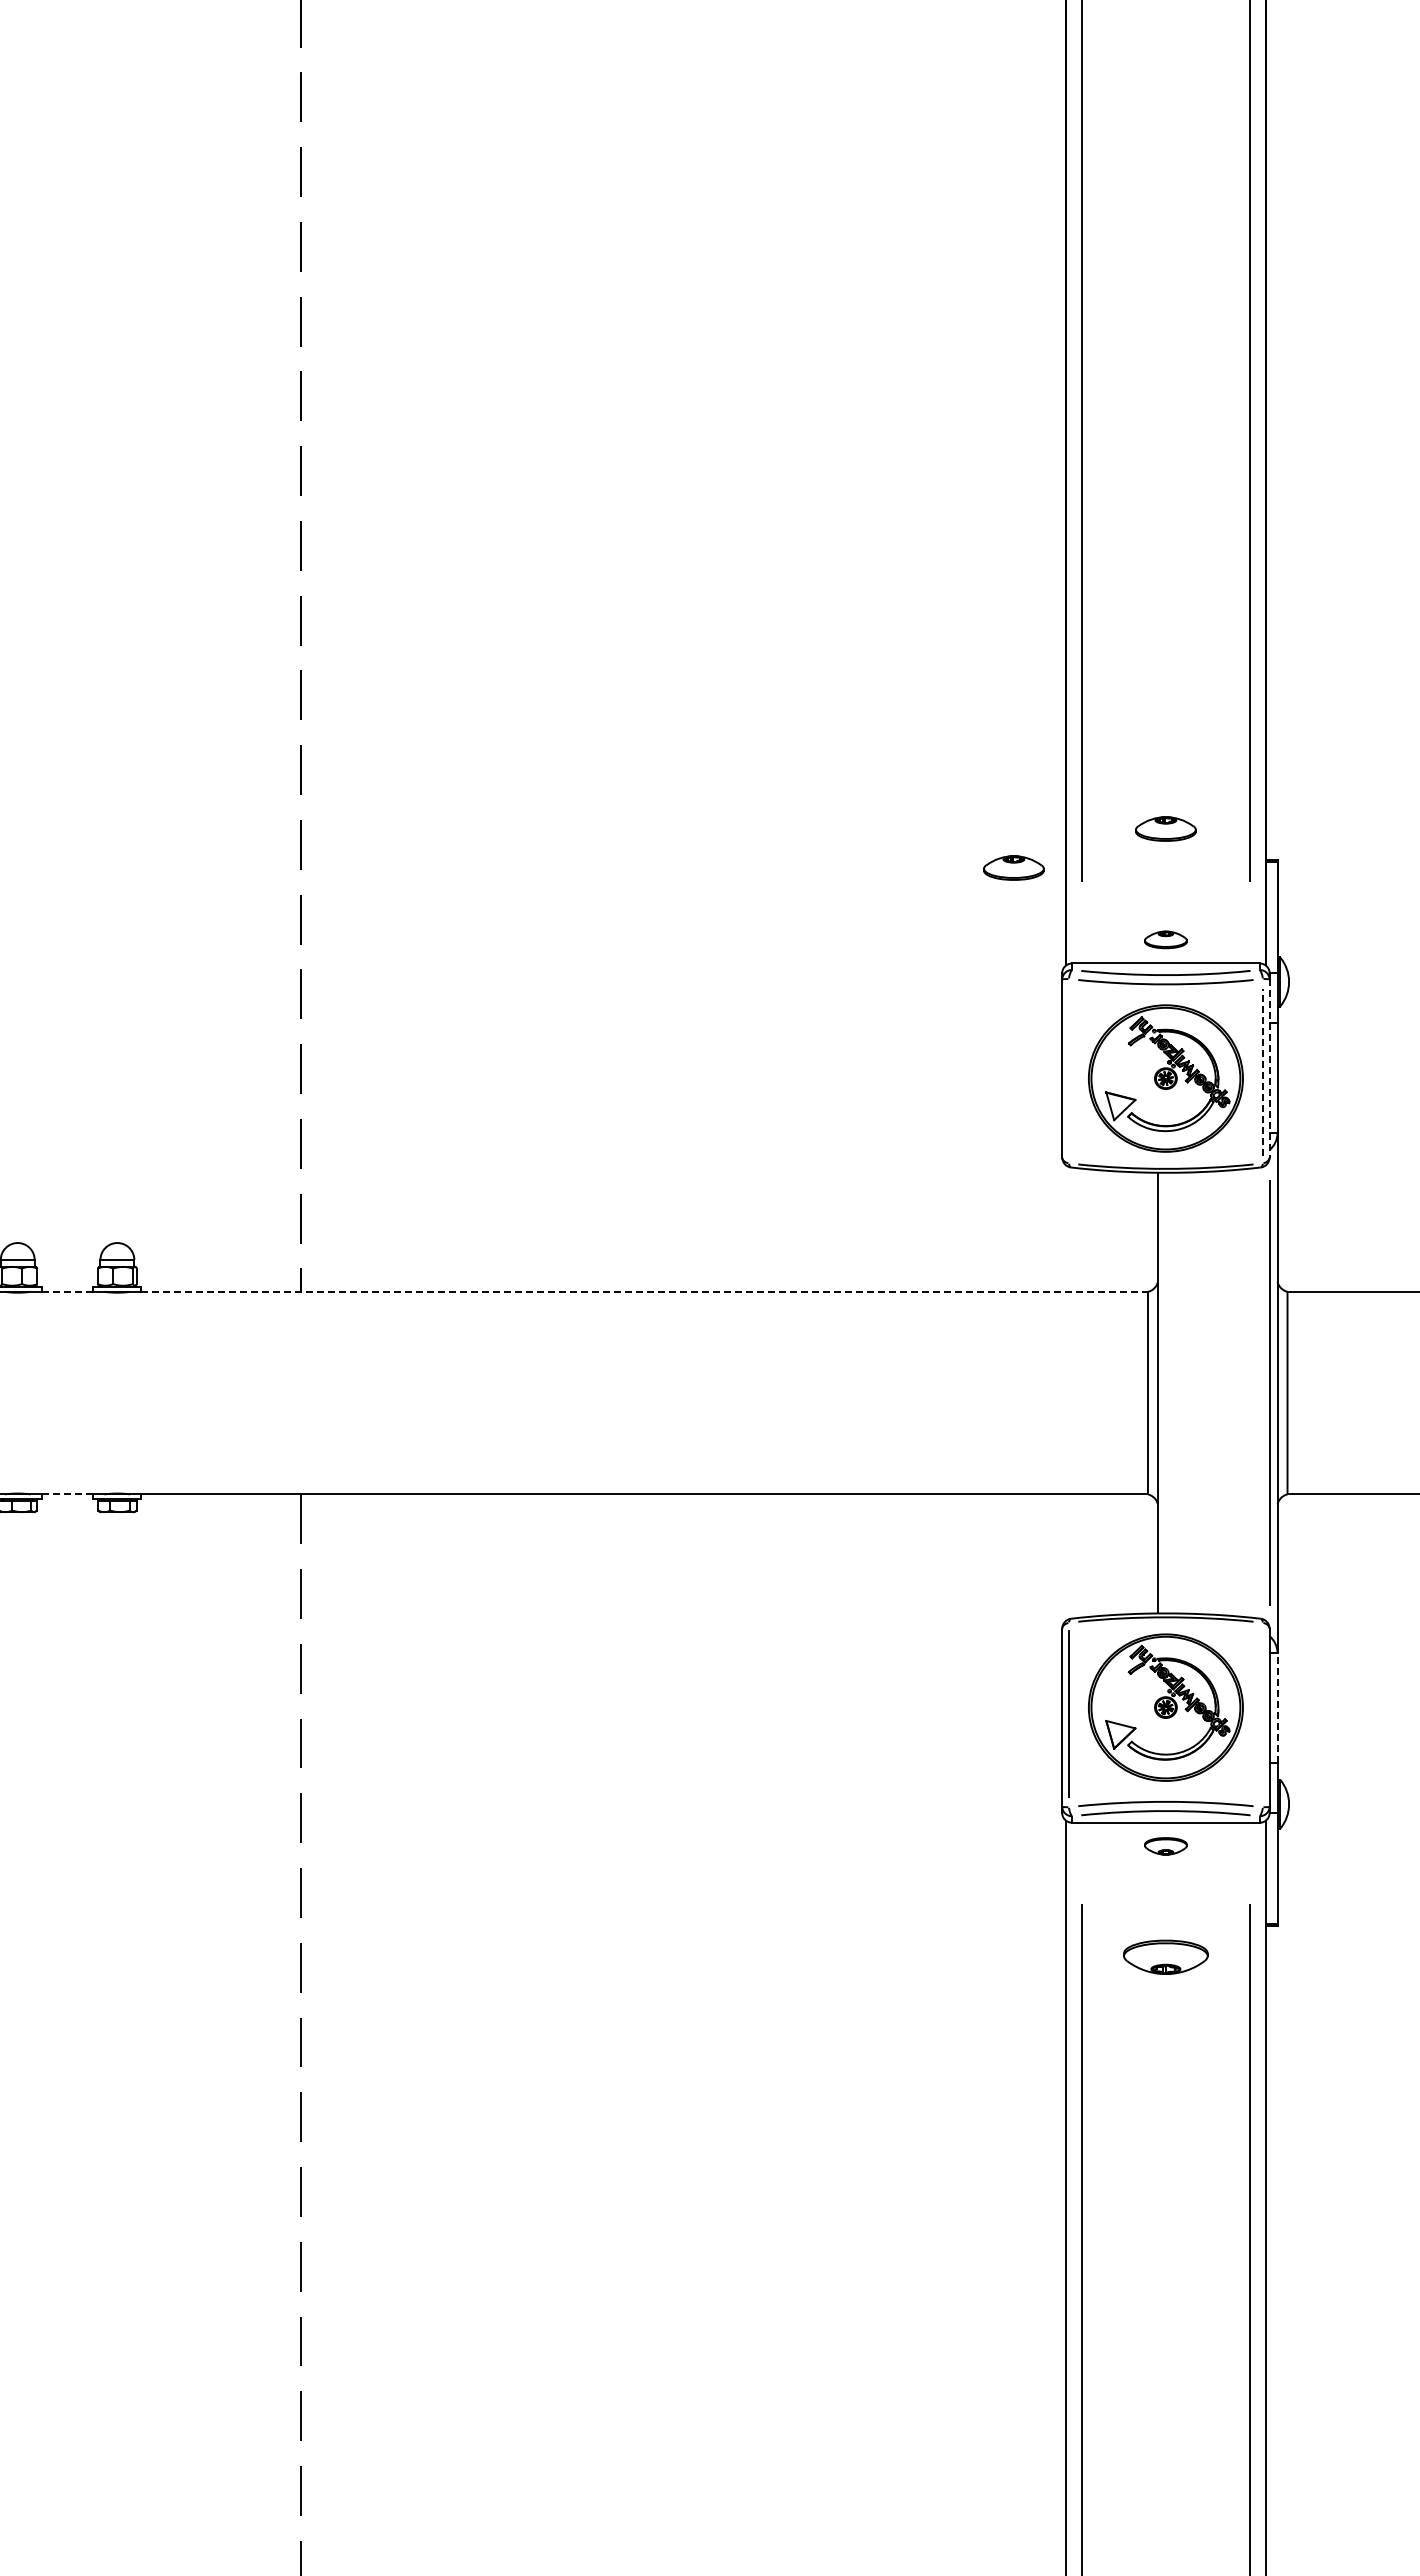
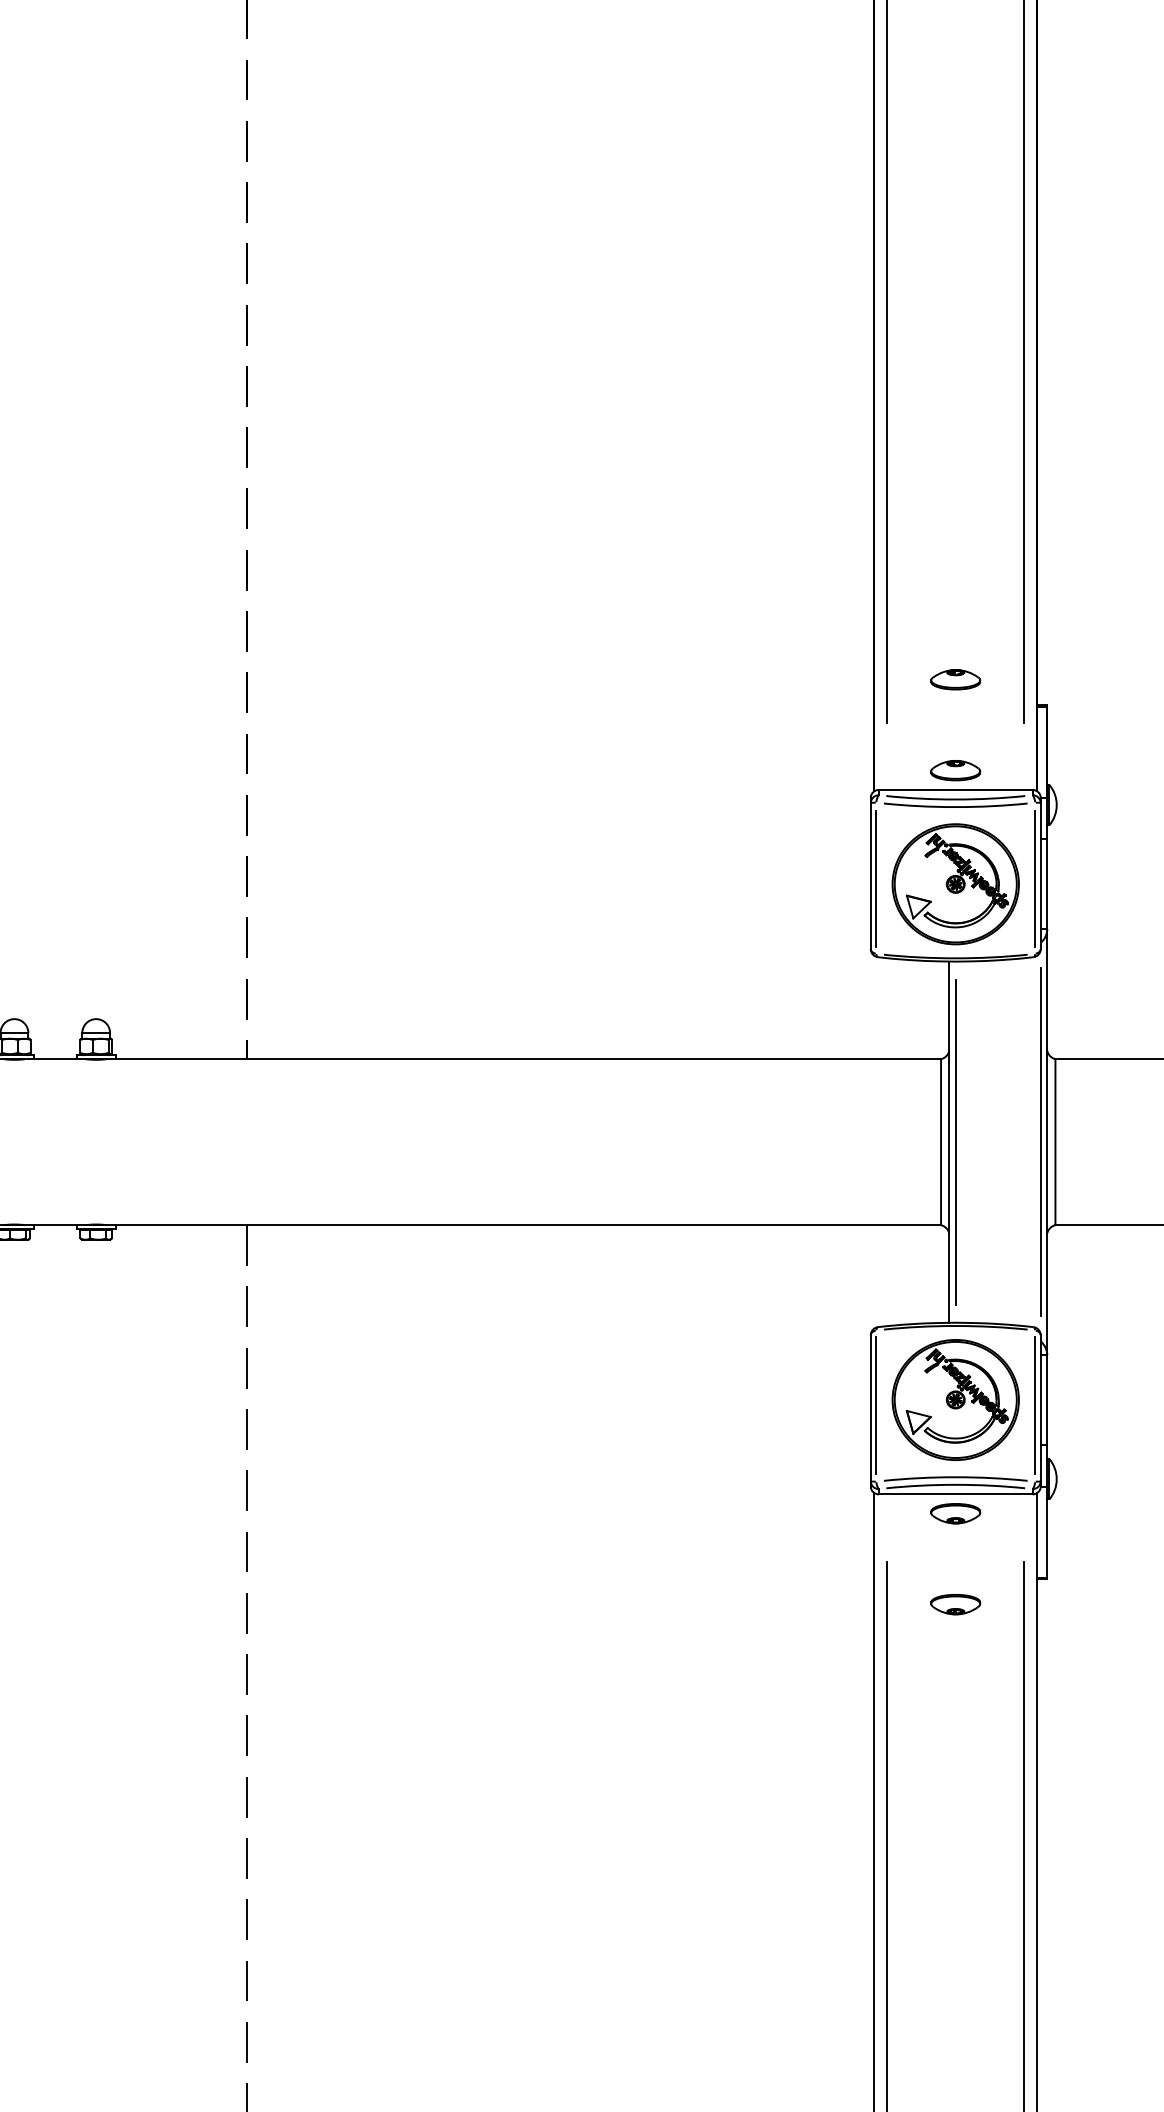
part: (1013, 867) -> (830, 711), removed
part: (1165, 939) -> (955, 770), size x1.43
line: (1269, 1069) -> (1040, 876), dashed -> solid
line: (1068, 1071) -> (875, 878), added
line: (1262, 1071) -> (1034, 878), dashed -> solid
line: (67, 1291) -> (55, 1058), dashed -> solid
line: (645, 1291) -> (529, 1058), dashed -> solid
line: (1165, 1392) -> (955, 1141), added
line: (67, 1494) -> (55, 1225), dashed -> solid
line: (1277, 1708) -> (1047, 1400), dashed -> solid
line: (1262, 1713) -> (1034, 1404), added
part: (1165, 1846) -> (955, 1513), size x1.43
part: (1165, 1956) -> (955, 1604), size x0.71

